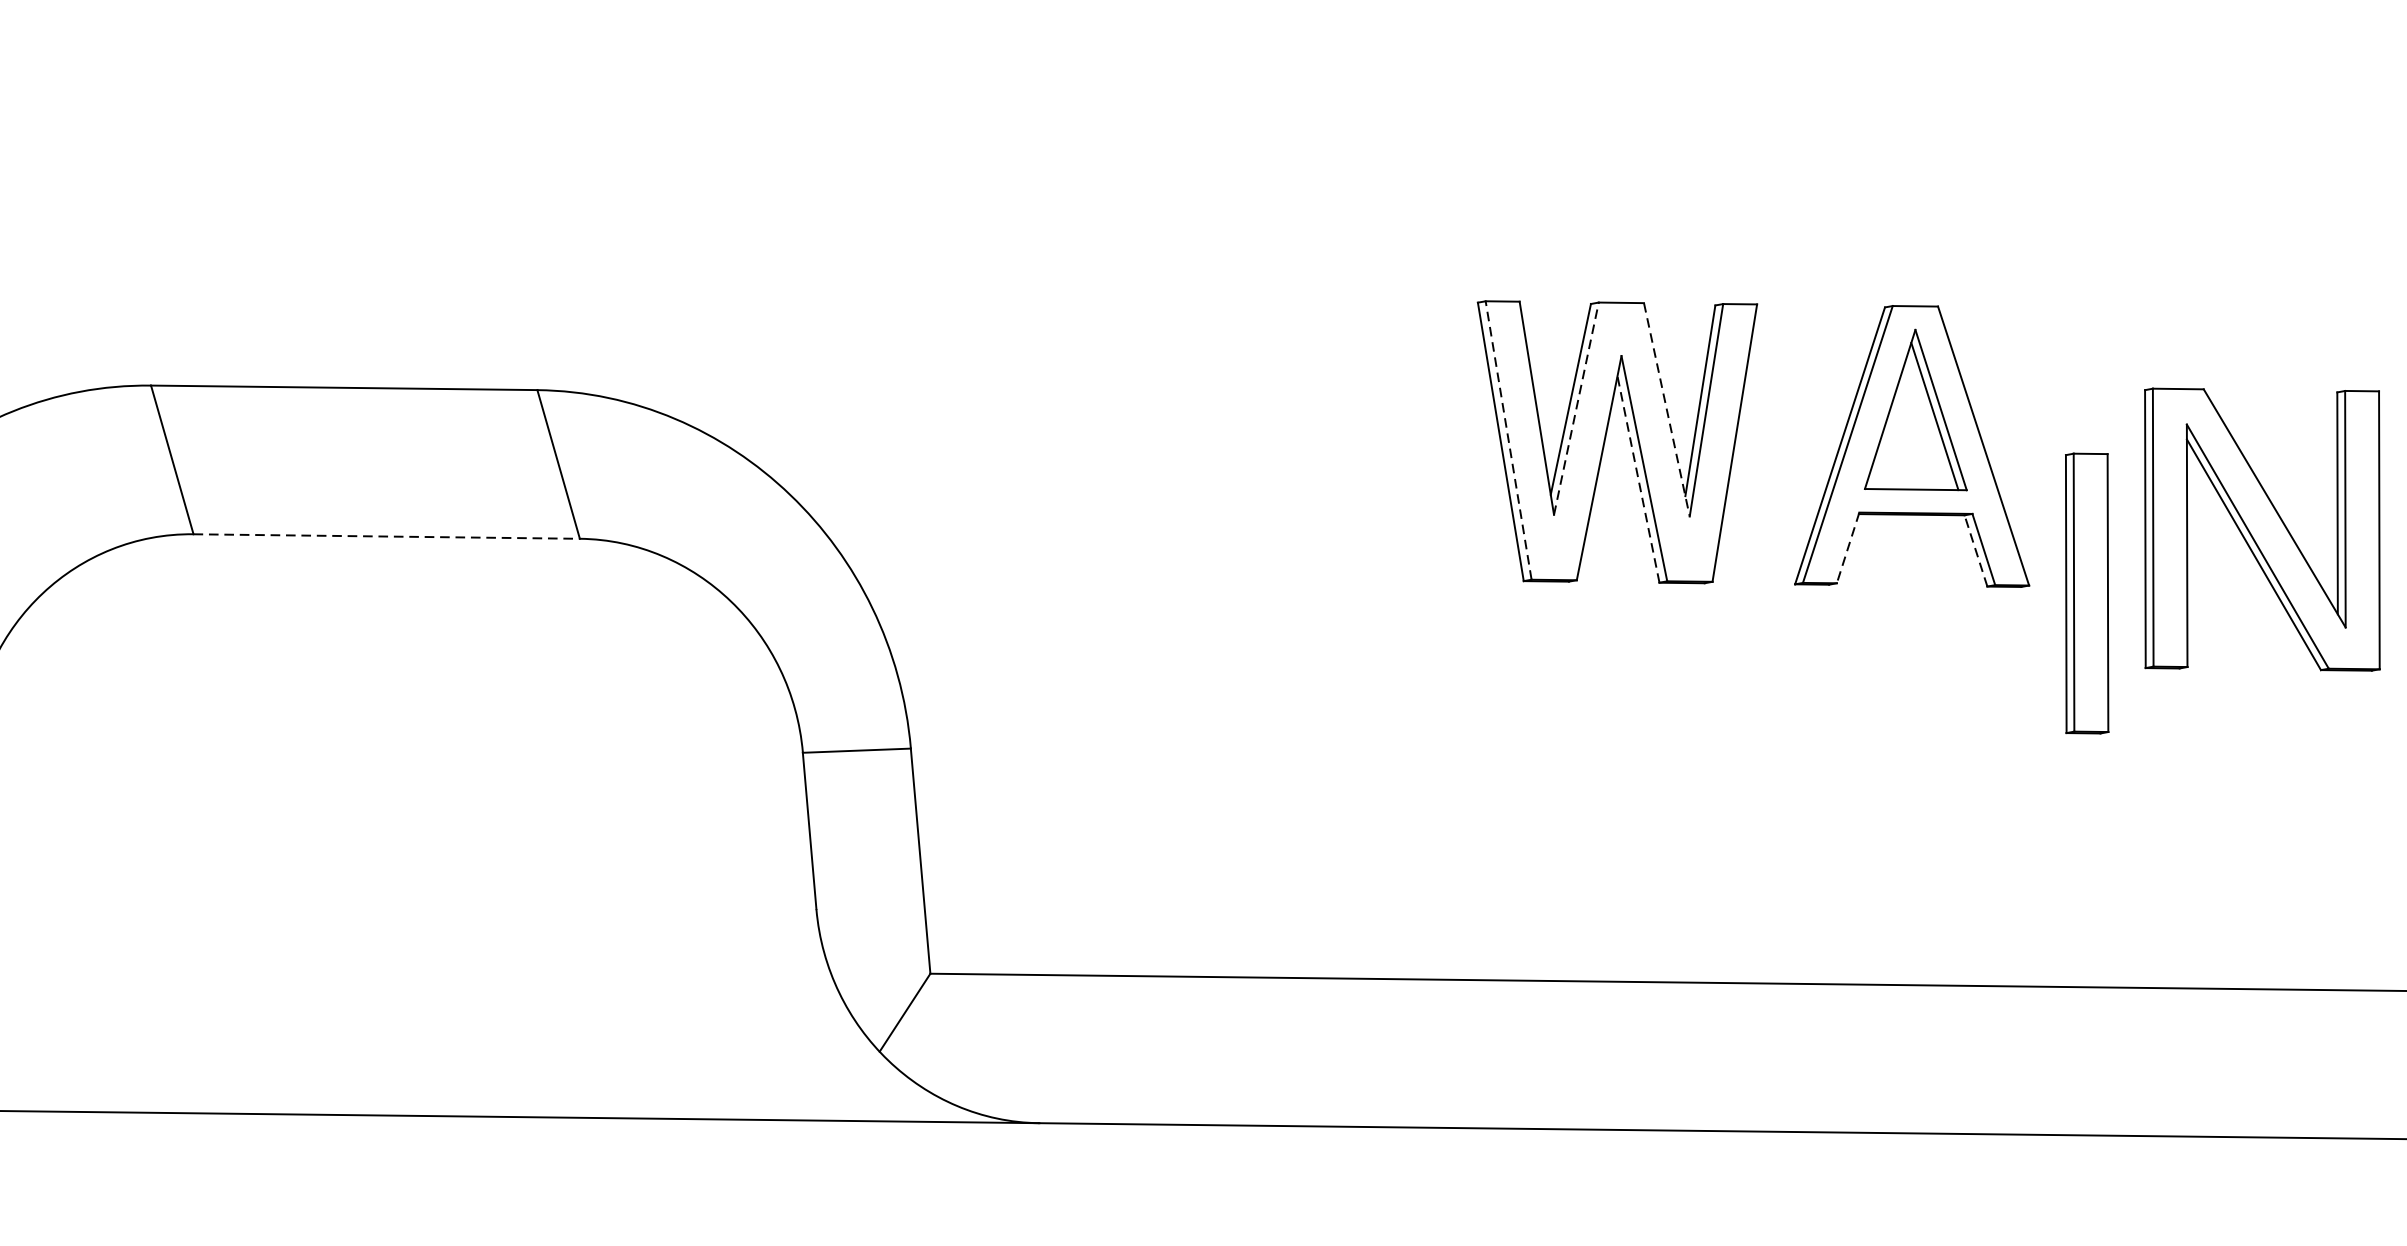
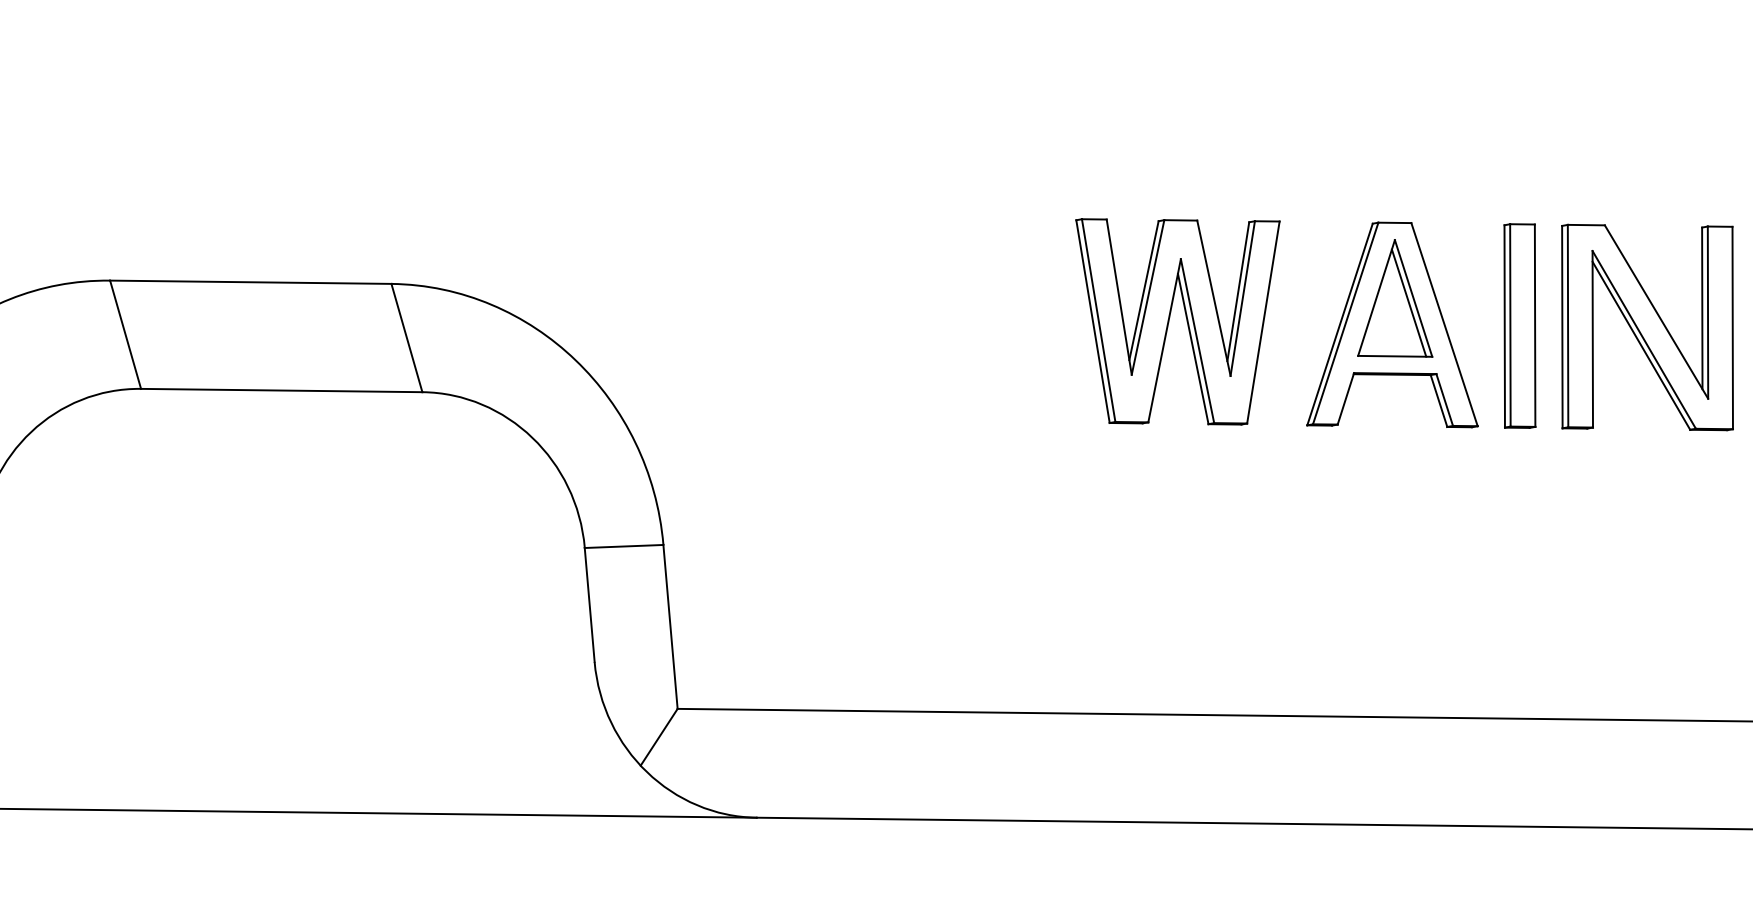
line: (1577, 407) -> (1148, 296), dashed -> solid
line: (1667, 410) -> (1214, 298), dashed -> solid
line: (1508, 440) -> (1098, 320), dashed -> solid
line: (1638, 478) -> (1193, 348), dashed -> solid
part: (2262, 529) -> (1647, 327), moved
line: (386, 536) -> (281, 390), dashed -> solid
line: (1847, 548) -> (1345, 399), dashed -> solid
line: (1975, 550) -> (1438, 400), dashed -> solid
part: (2086, 592) -> (1519, 325), moved

